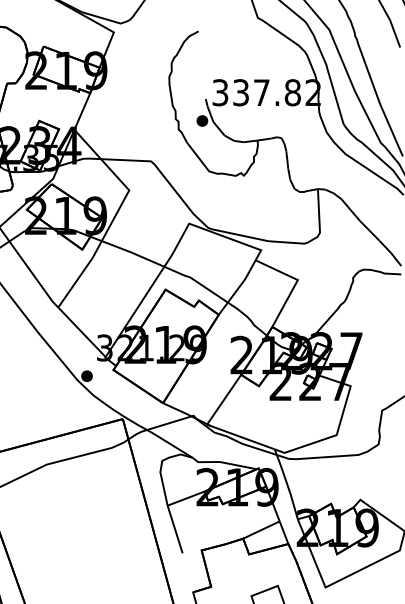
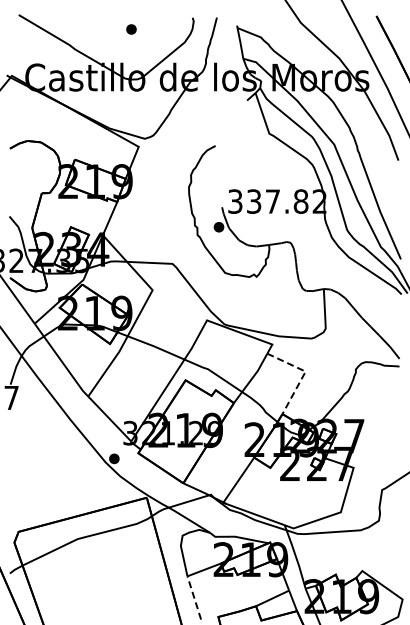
line: (296, 283) -> (304, 374), solid -> dashed
line: (175, 529) -> (194, 597), solid -> dashed

